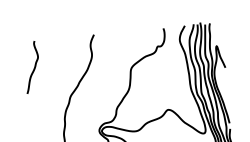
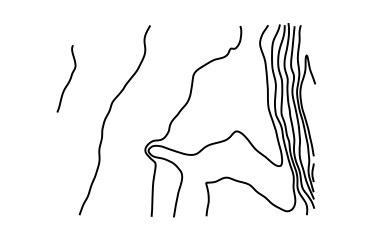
curve: (33, 68) -> (68, 80), moved

